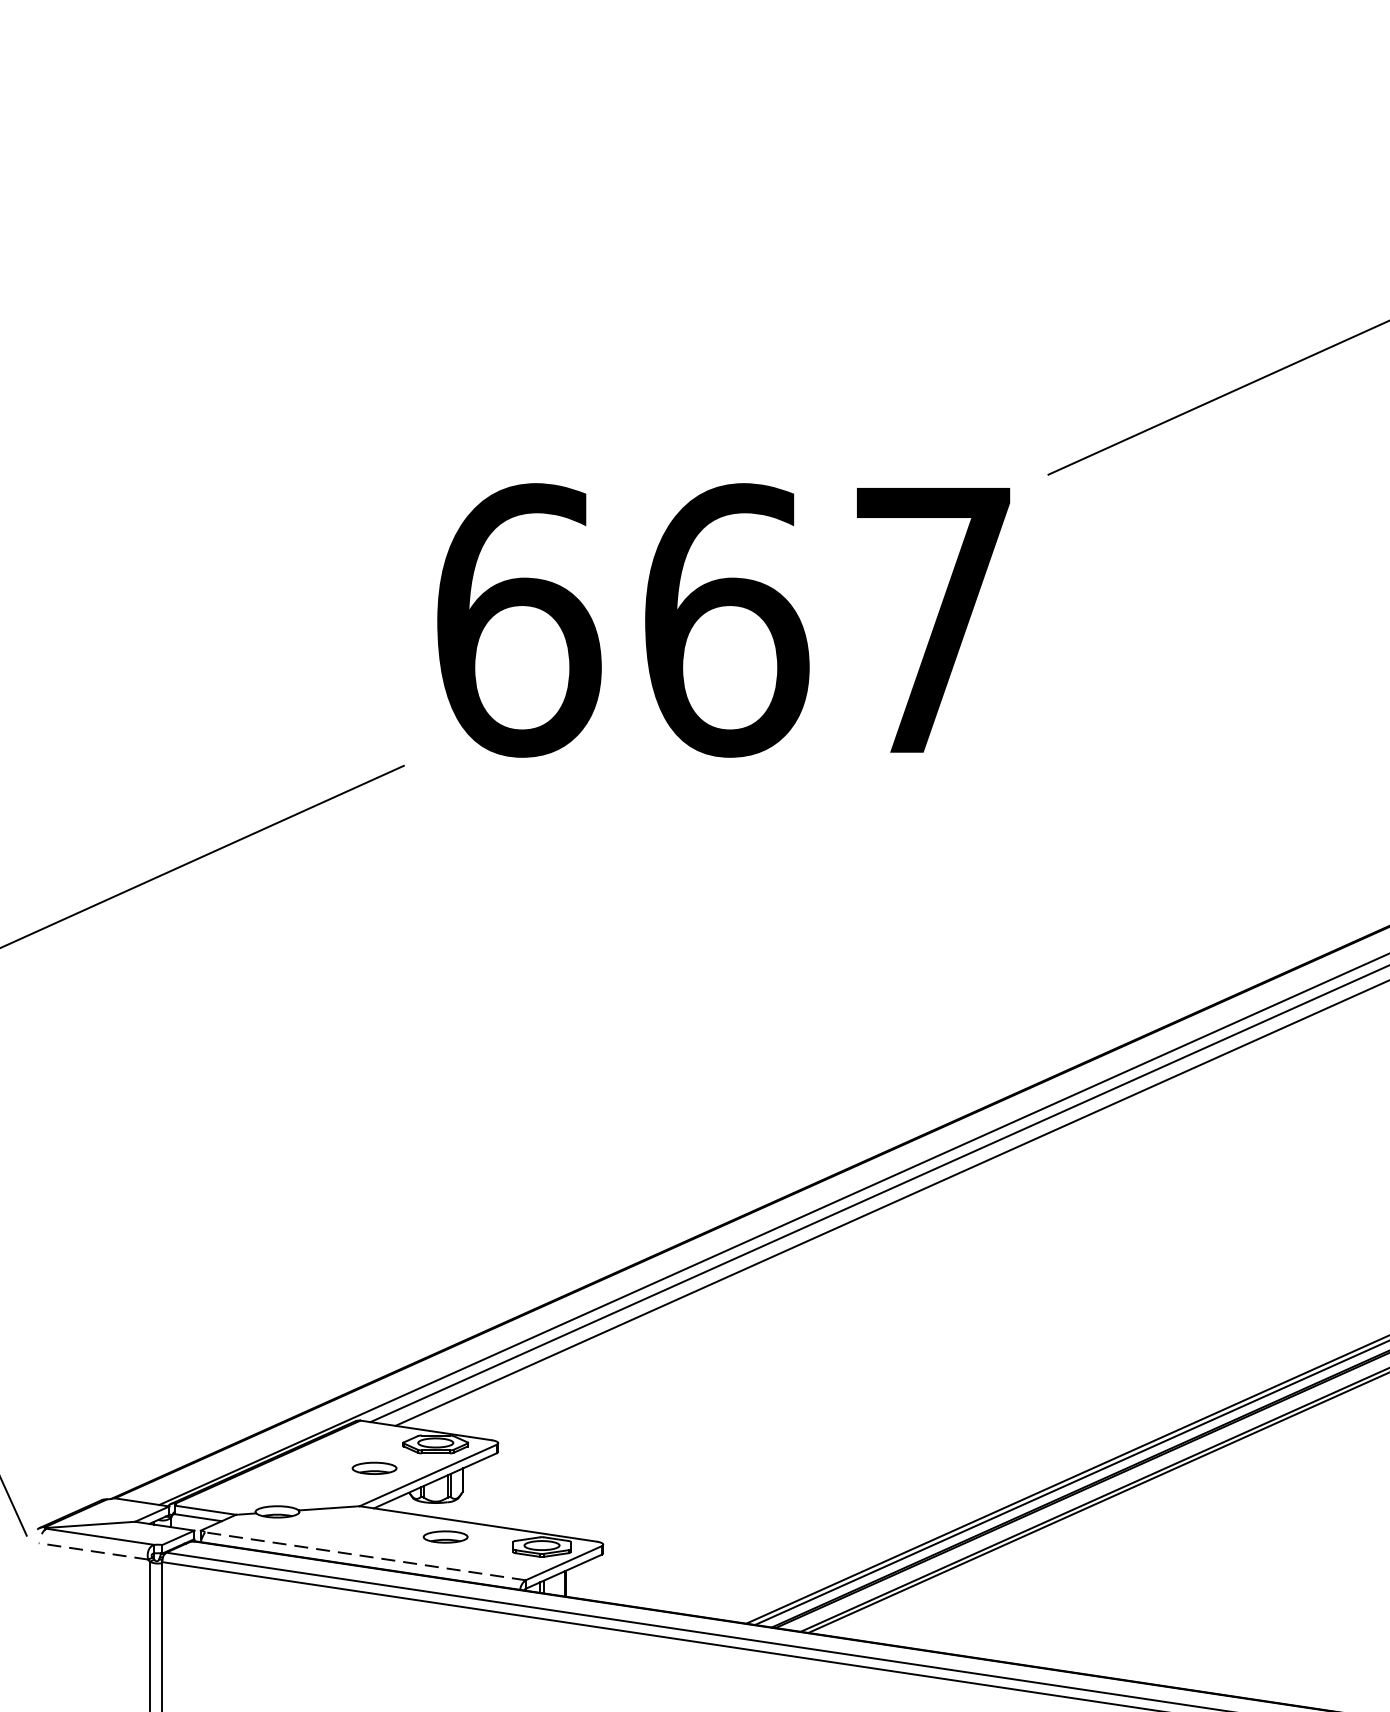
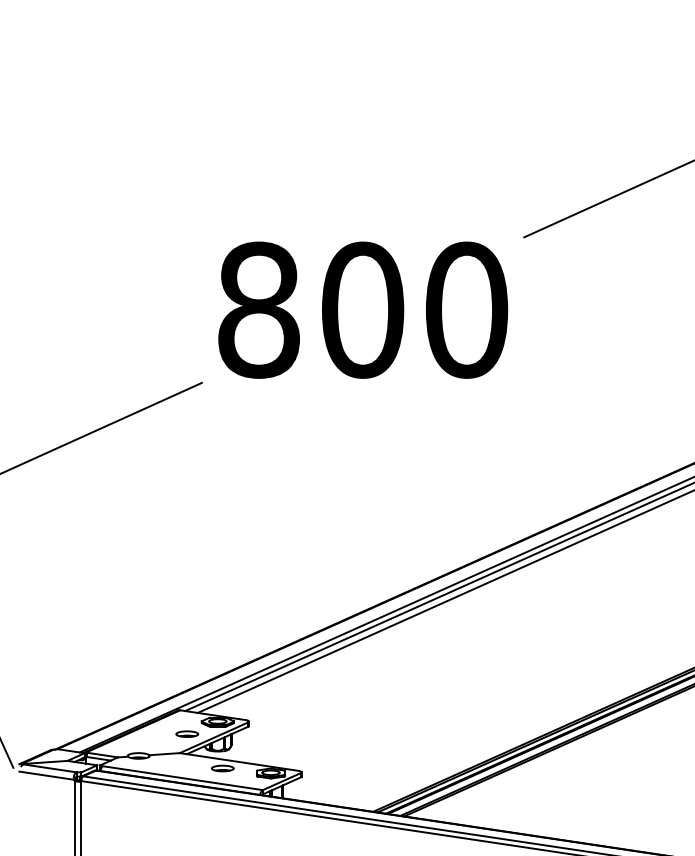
text: (727, 619) -> (363, 309), 667 -> 800
line: (93, 1551) -> (46, 775), dashed -> solid
line: (365, 1557) -> (182, 778), dashed -> solid

